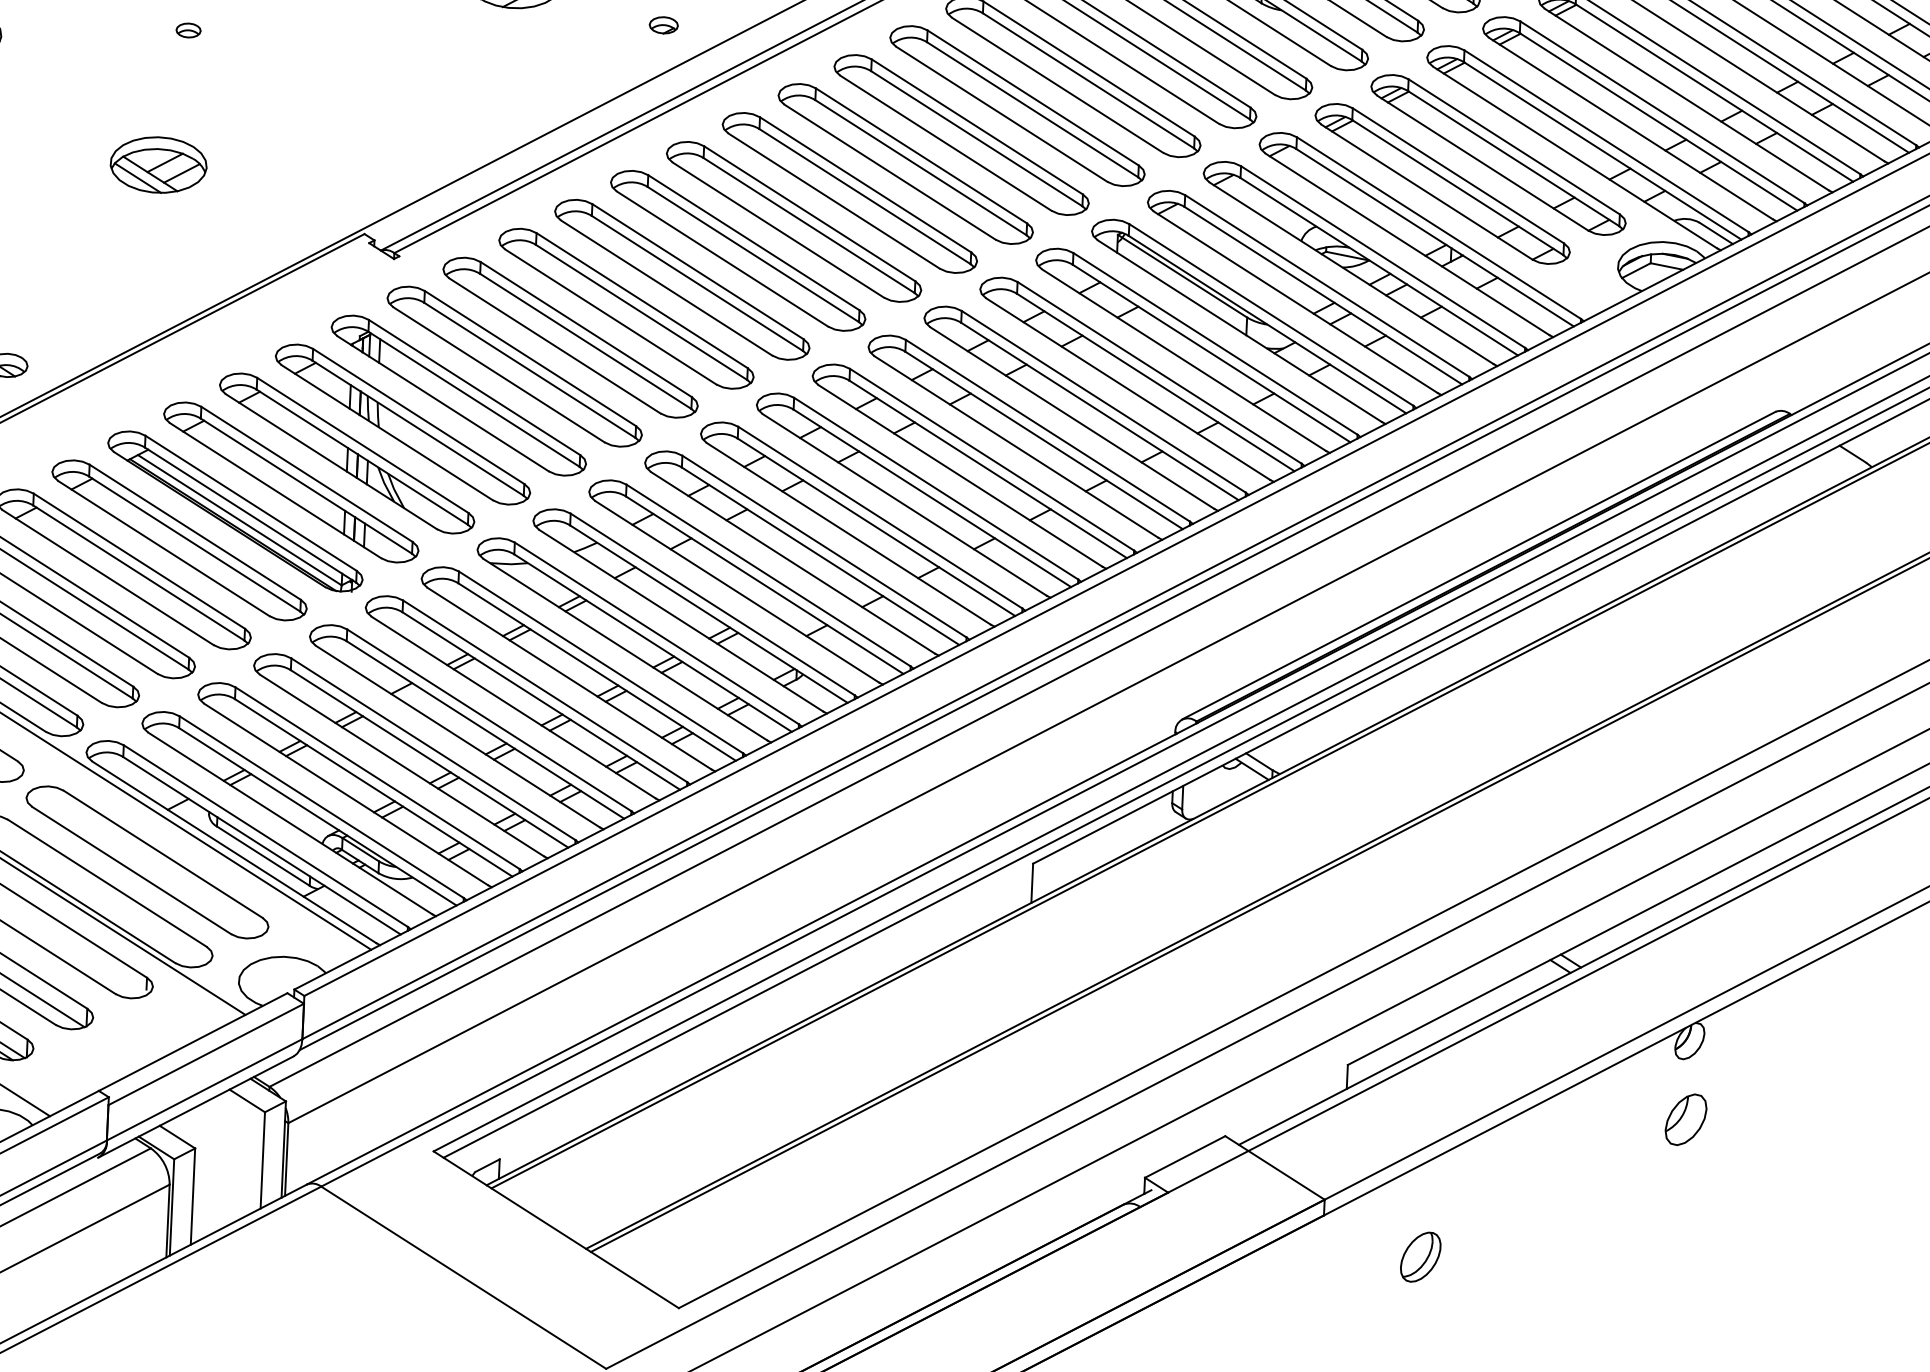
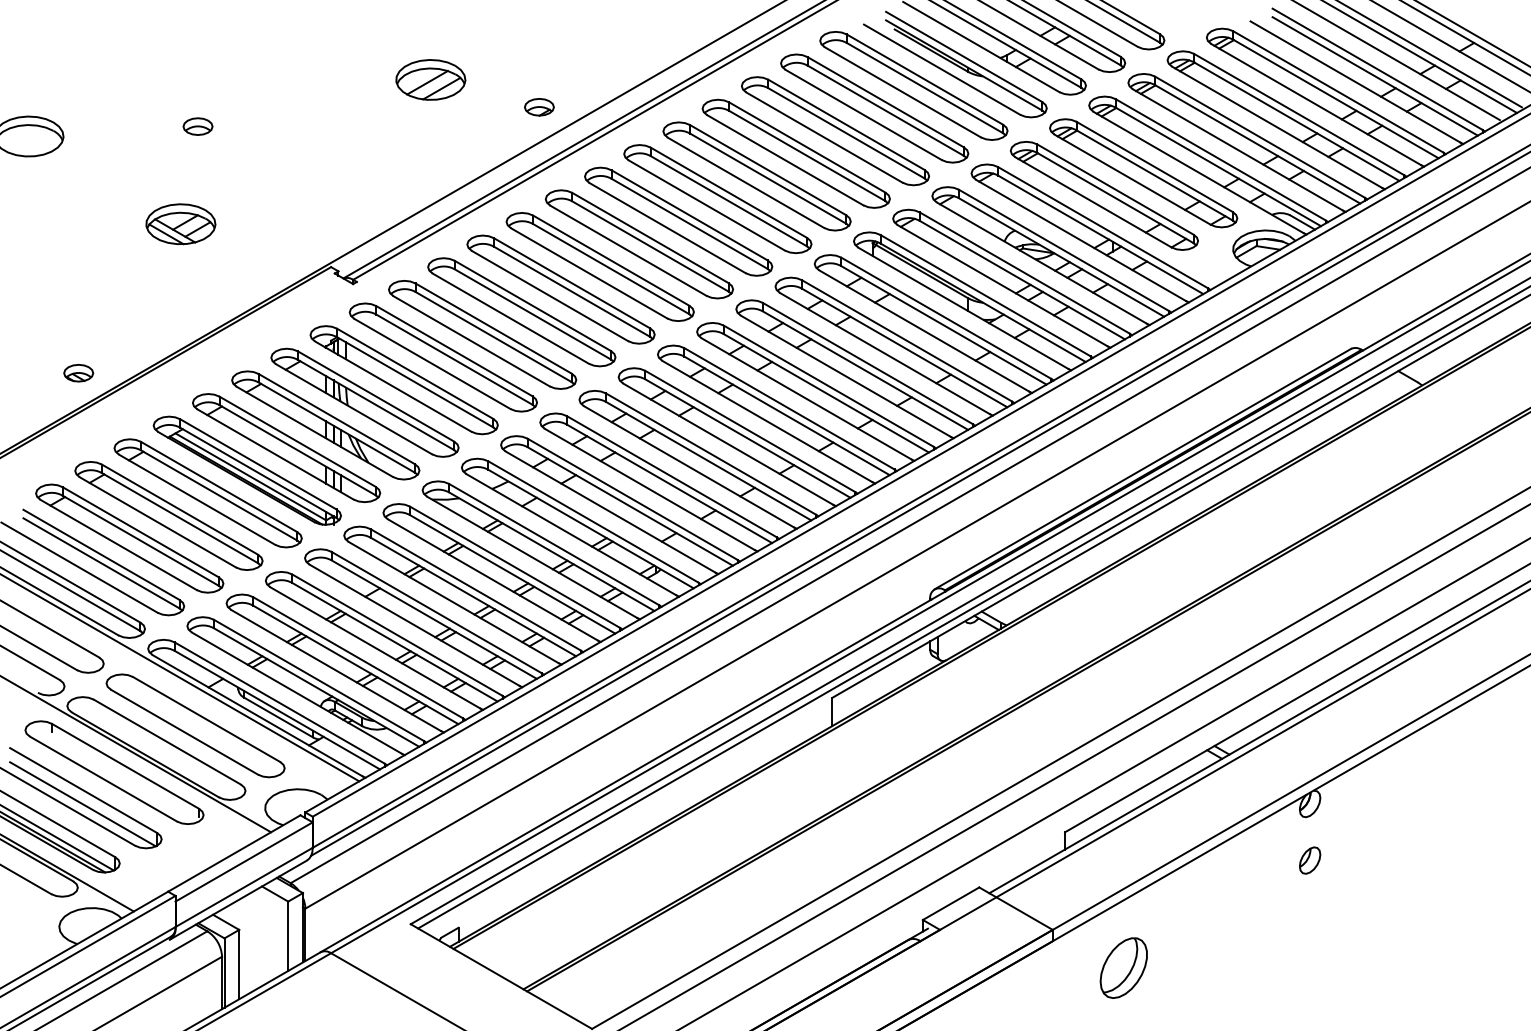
part: (663, 25) -> (539, 107), size x1.43
part: (187, 30) -> (197, 126), size x1.67
part: (1686, 1119) -> (1310, 860), size x0.71
part: (1420, 1256) -> (1123, 967), size x1.67

